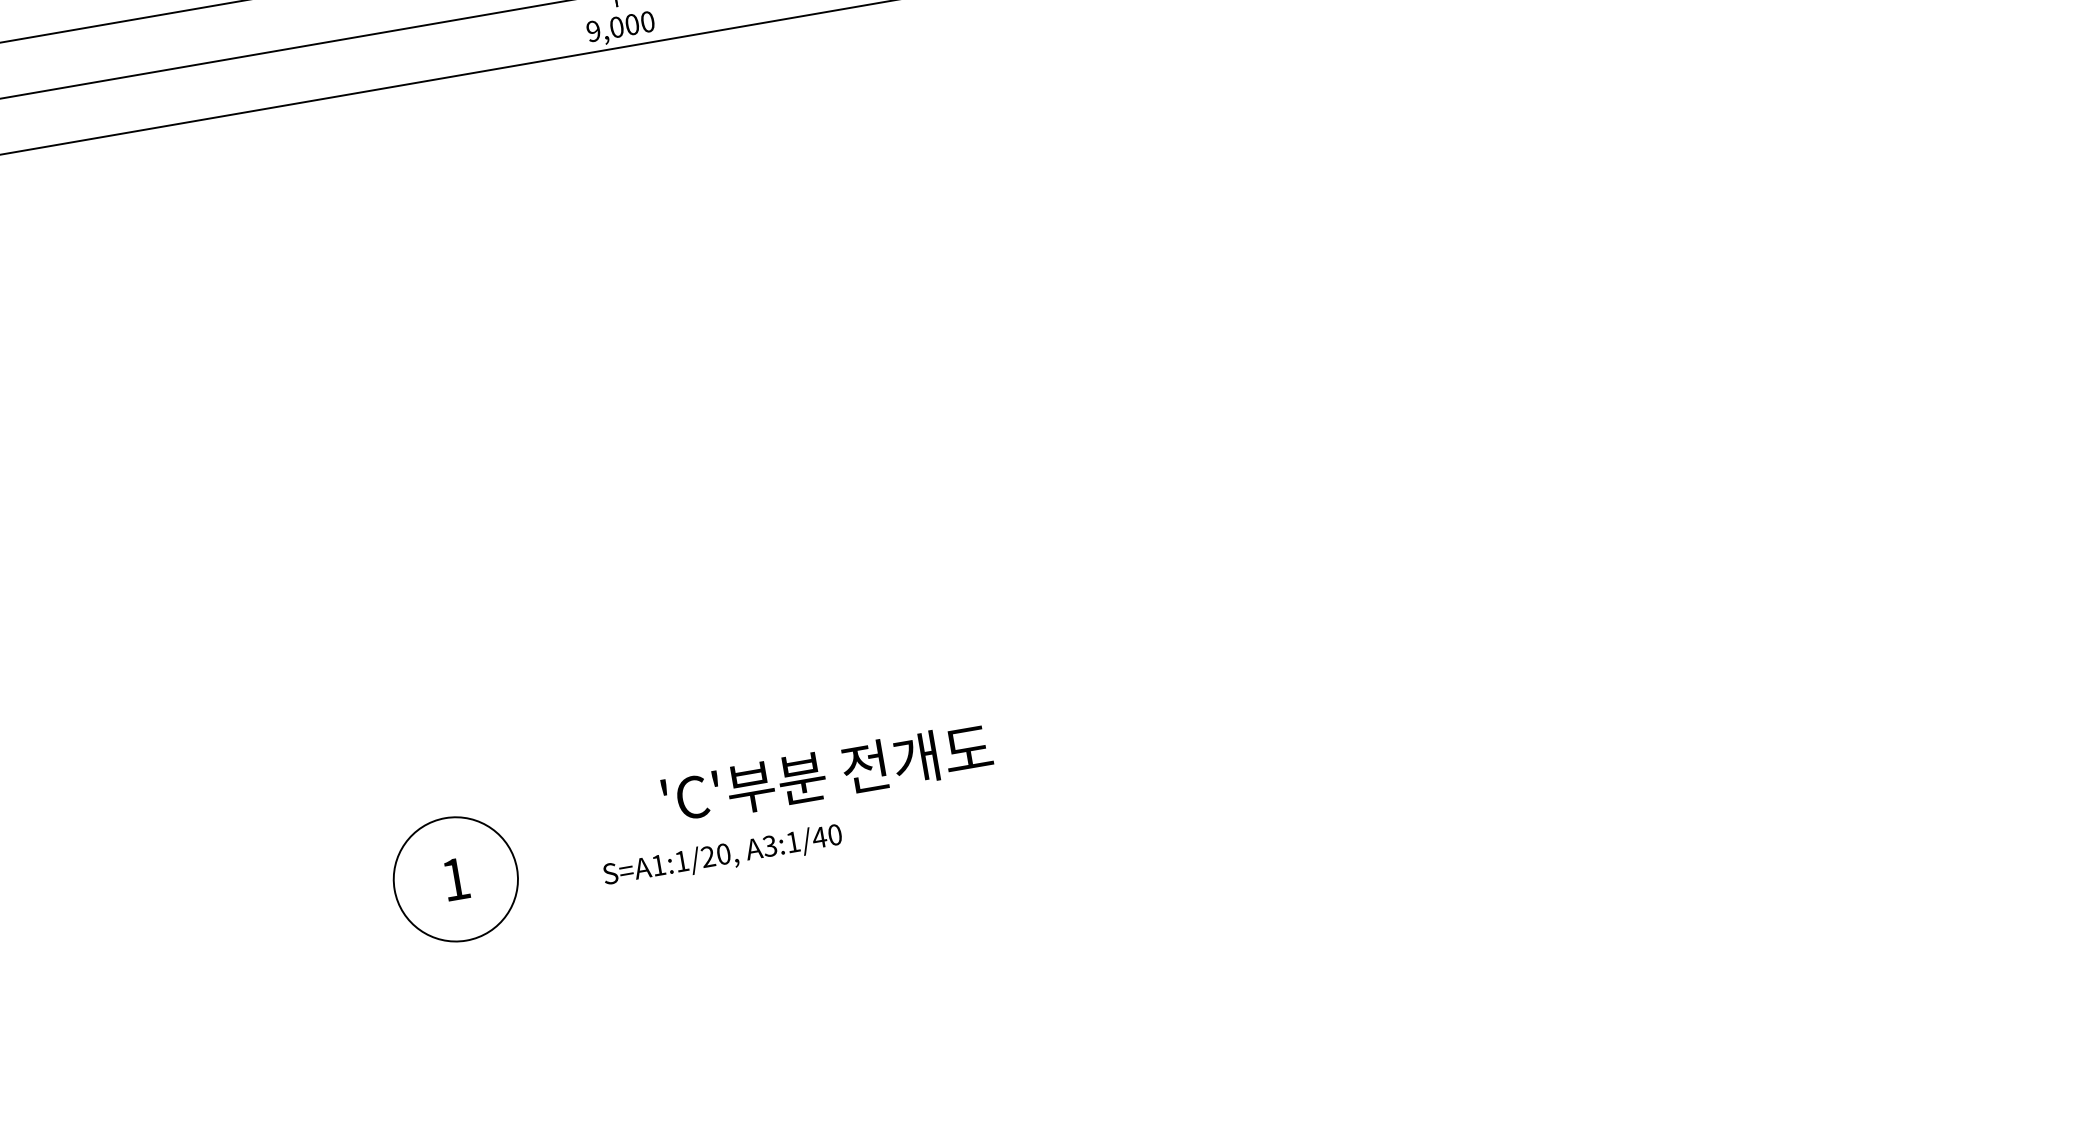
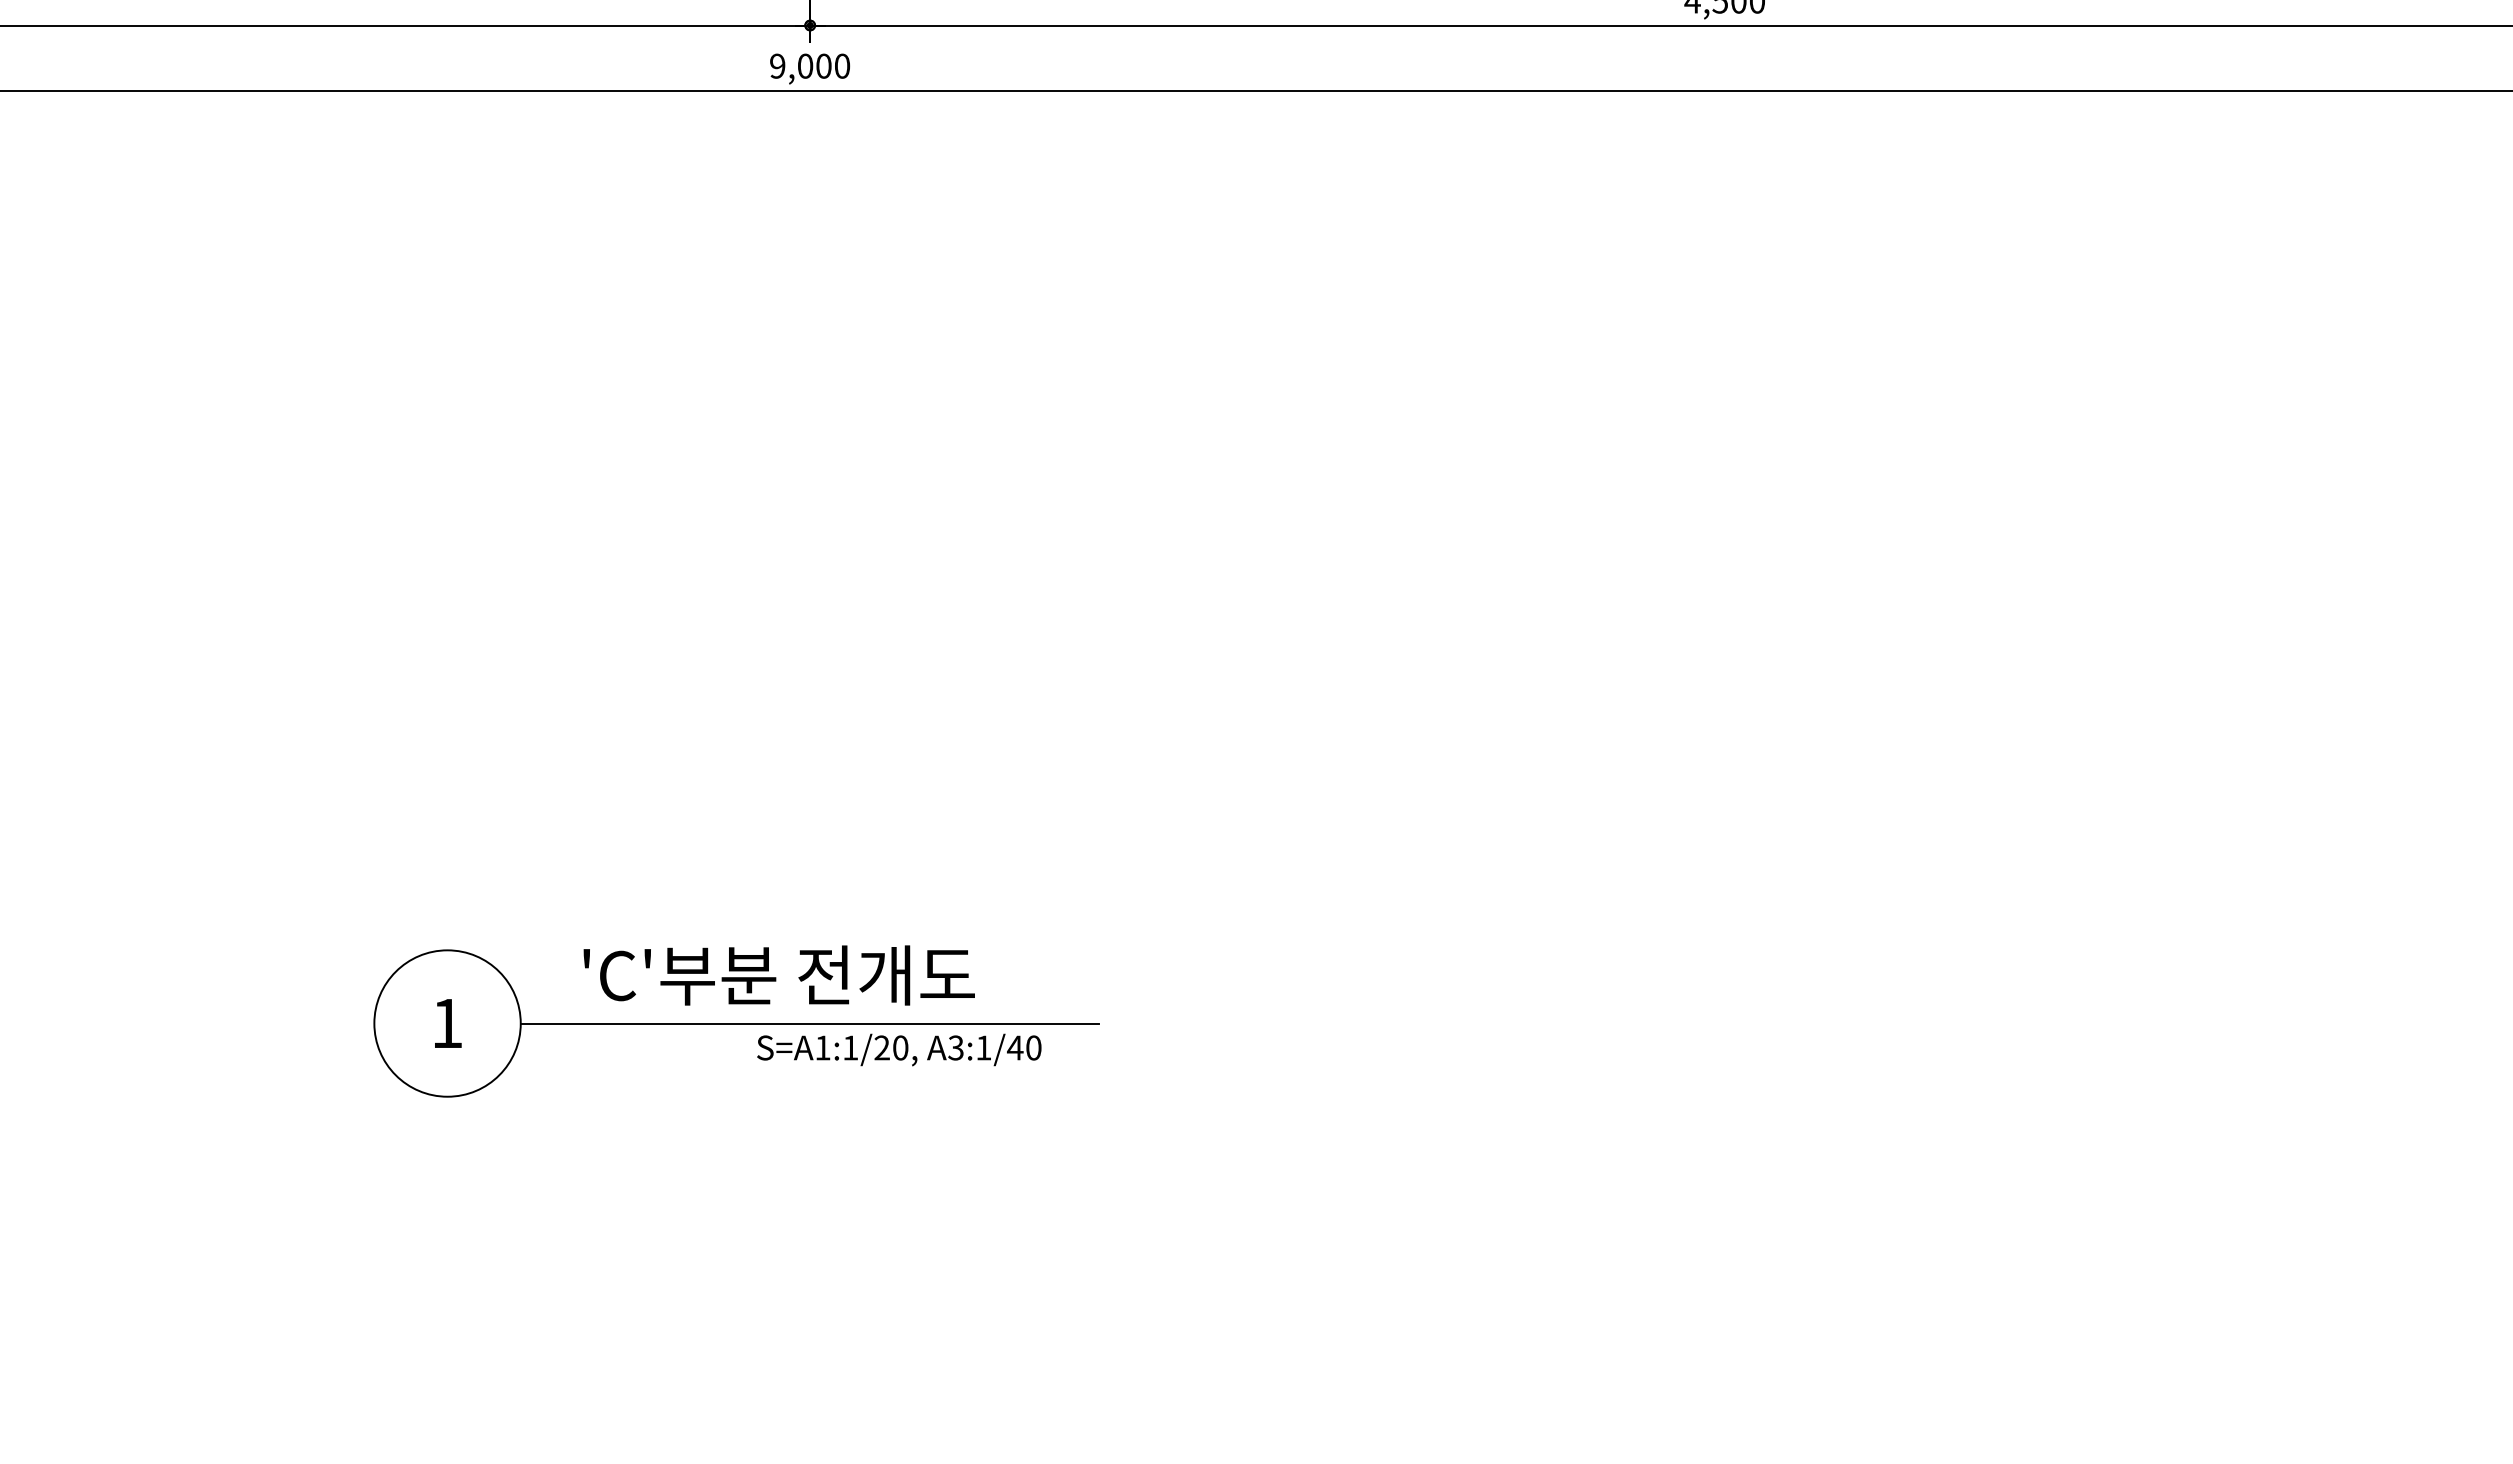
text: (826, 773) -> (778, 975), moved
line: (758, 827) -> (809, 1023), added
text: (722, 855) -> (899, 1049), moved

